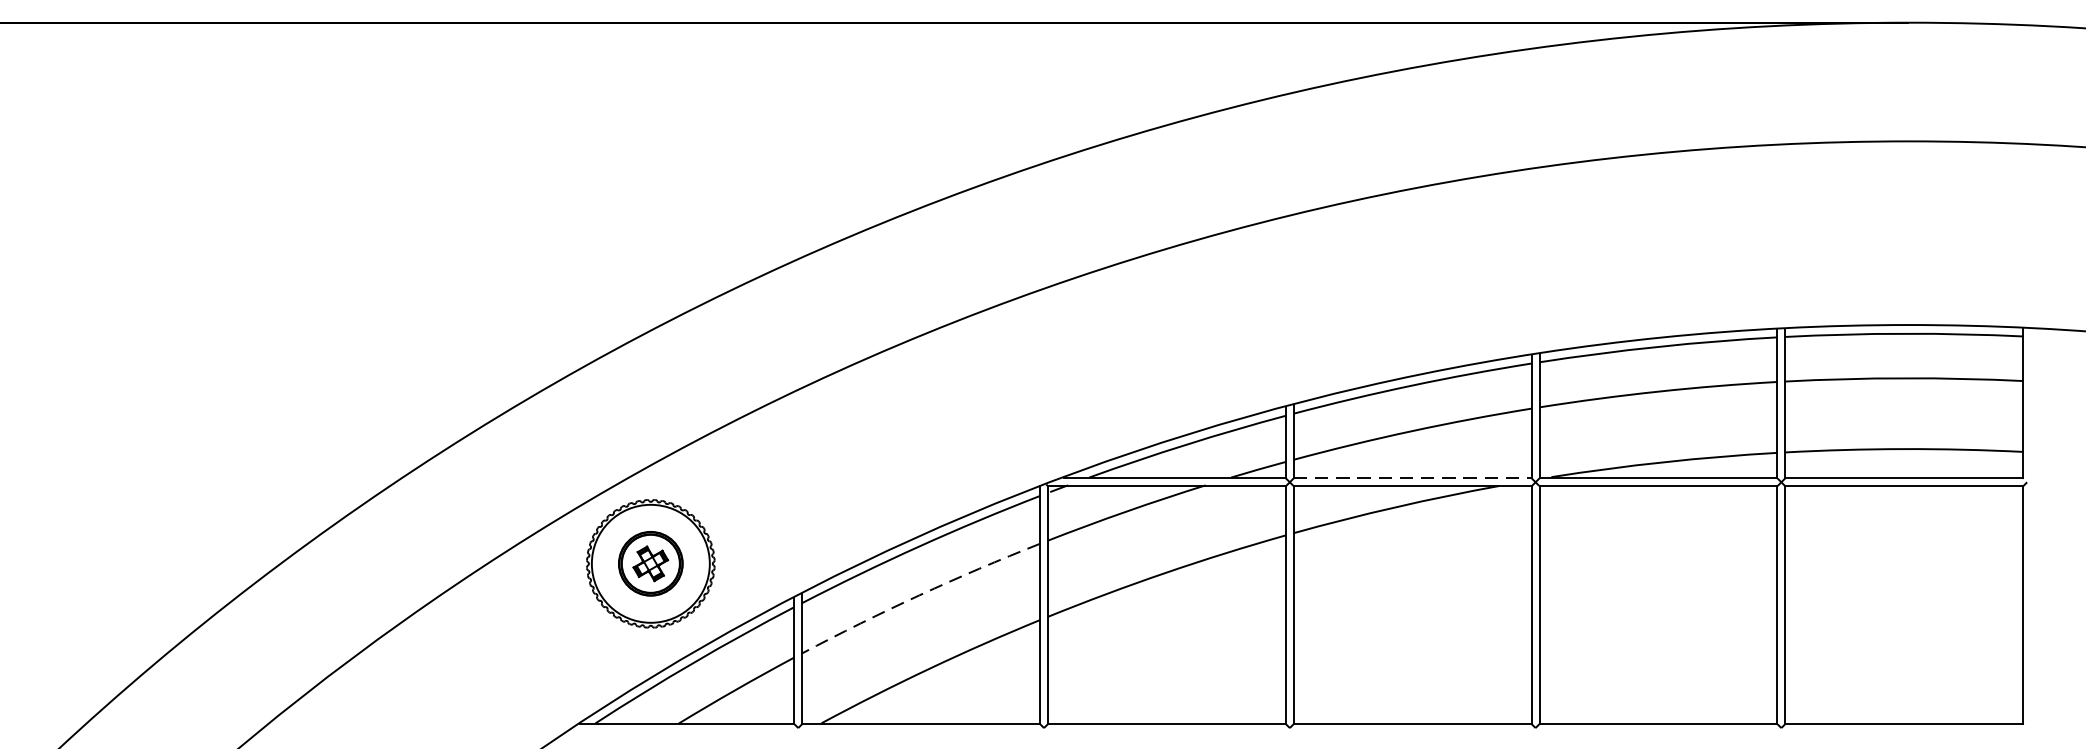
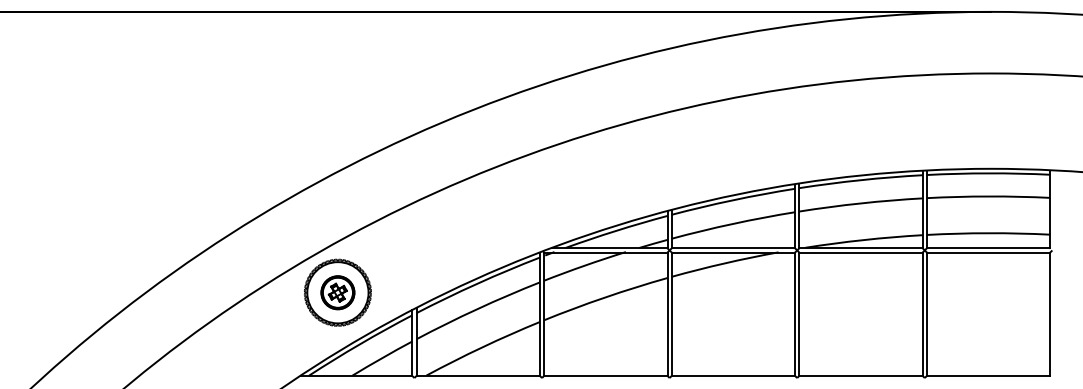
line: (1412, 478) -> (733, 248), dashed -> solid
arc: (919, 596) -> (477, 309), dashed -> solid

